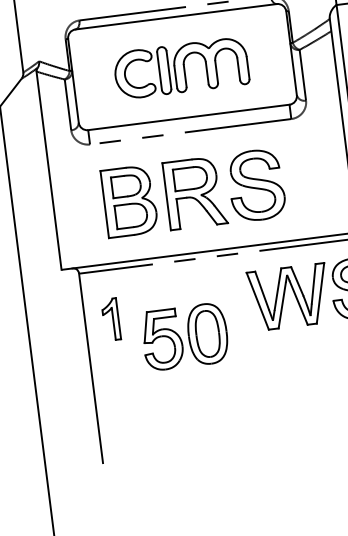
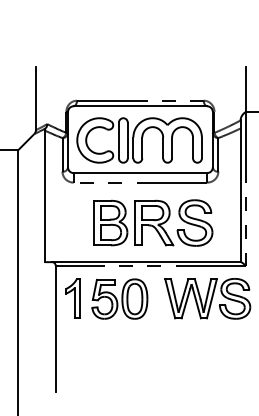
part: (181, 68) -> (139, 140), size x1.43
part: (193, 192) -> (153, 222), moved
part: (110, 319) -> (72, 298), size x1.43
part: (184, 335) -> (119, 298), moved

